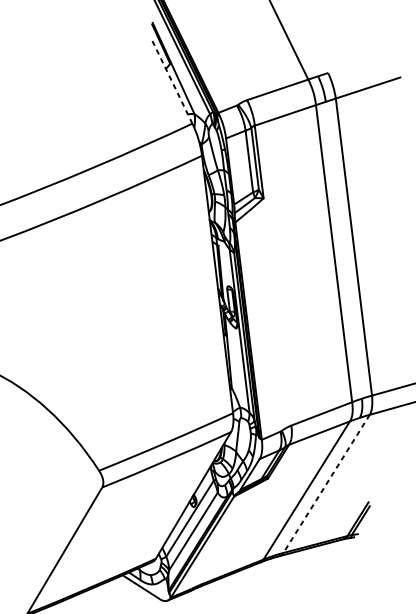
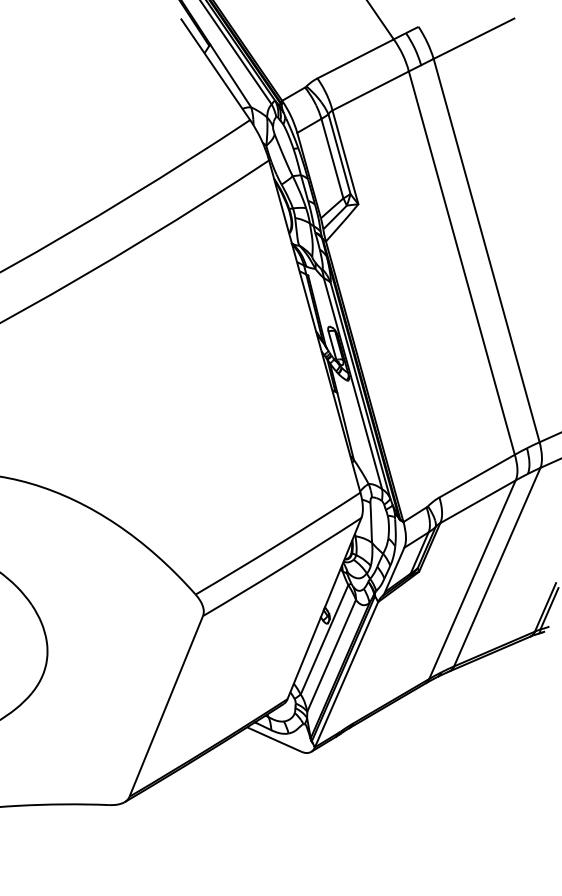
line: (172, 82) -> (215, 69), dashed -> solid
line: (326, 484) -> (497, 567), dashed -> solid

